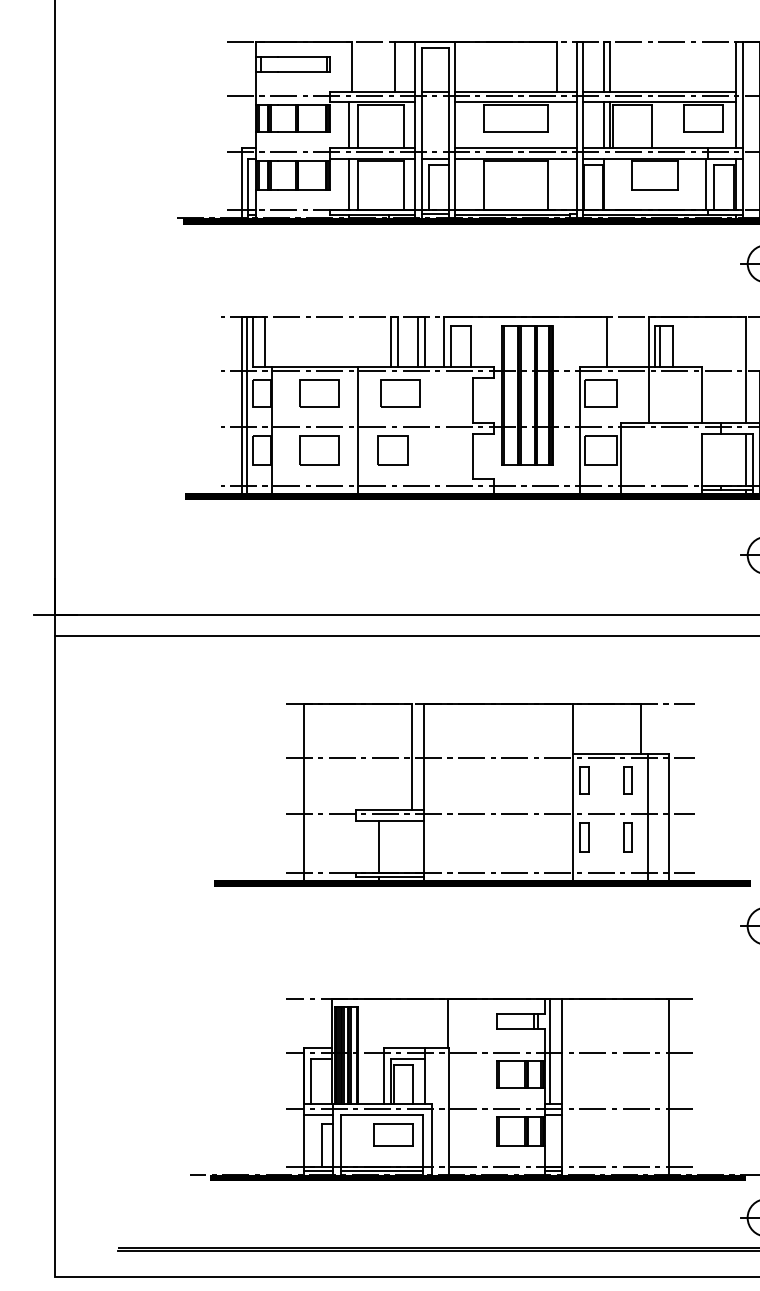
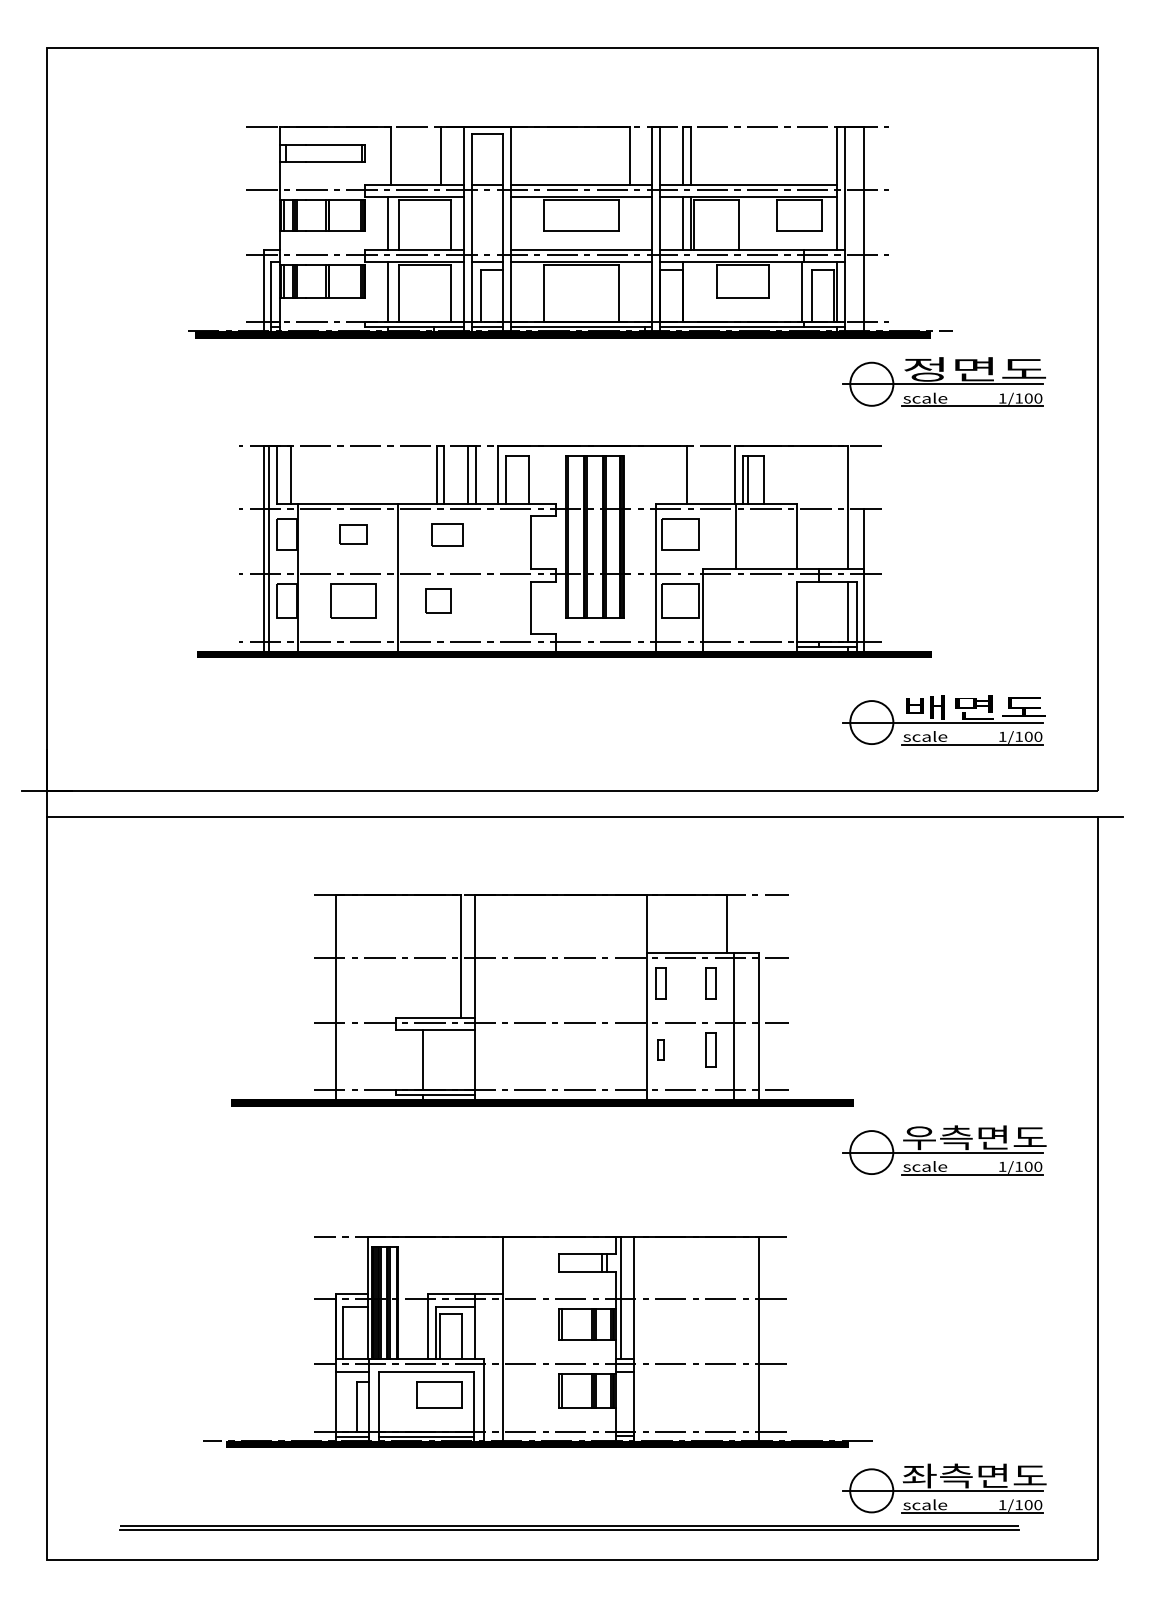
part: (319, 393) -> (353, 534), size x0.6
part: (400, 393) -> (447, 534), size x0.7
part: (392, 450) -> (438, 600), size x0.7
part: (584, 837) -> (660, 1049), size x0.6

